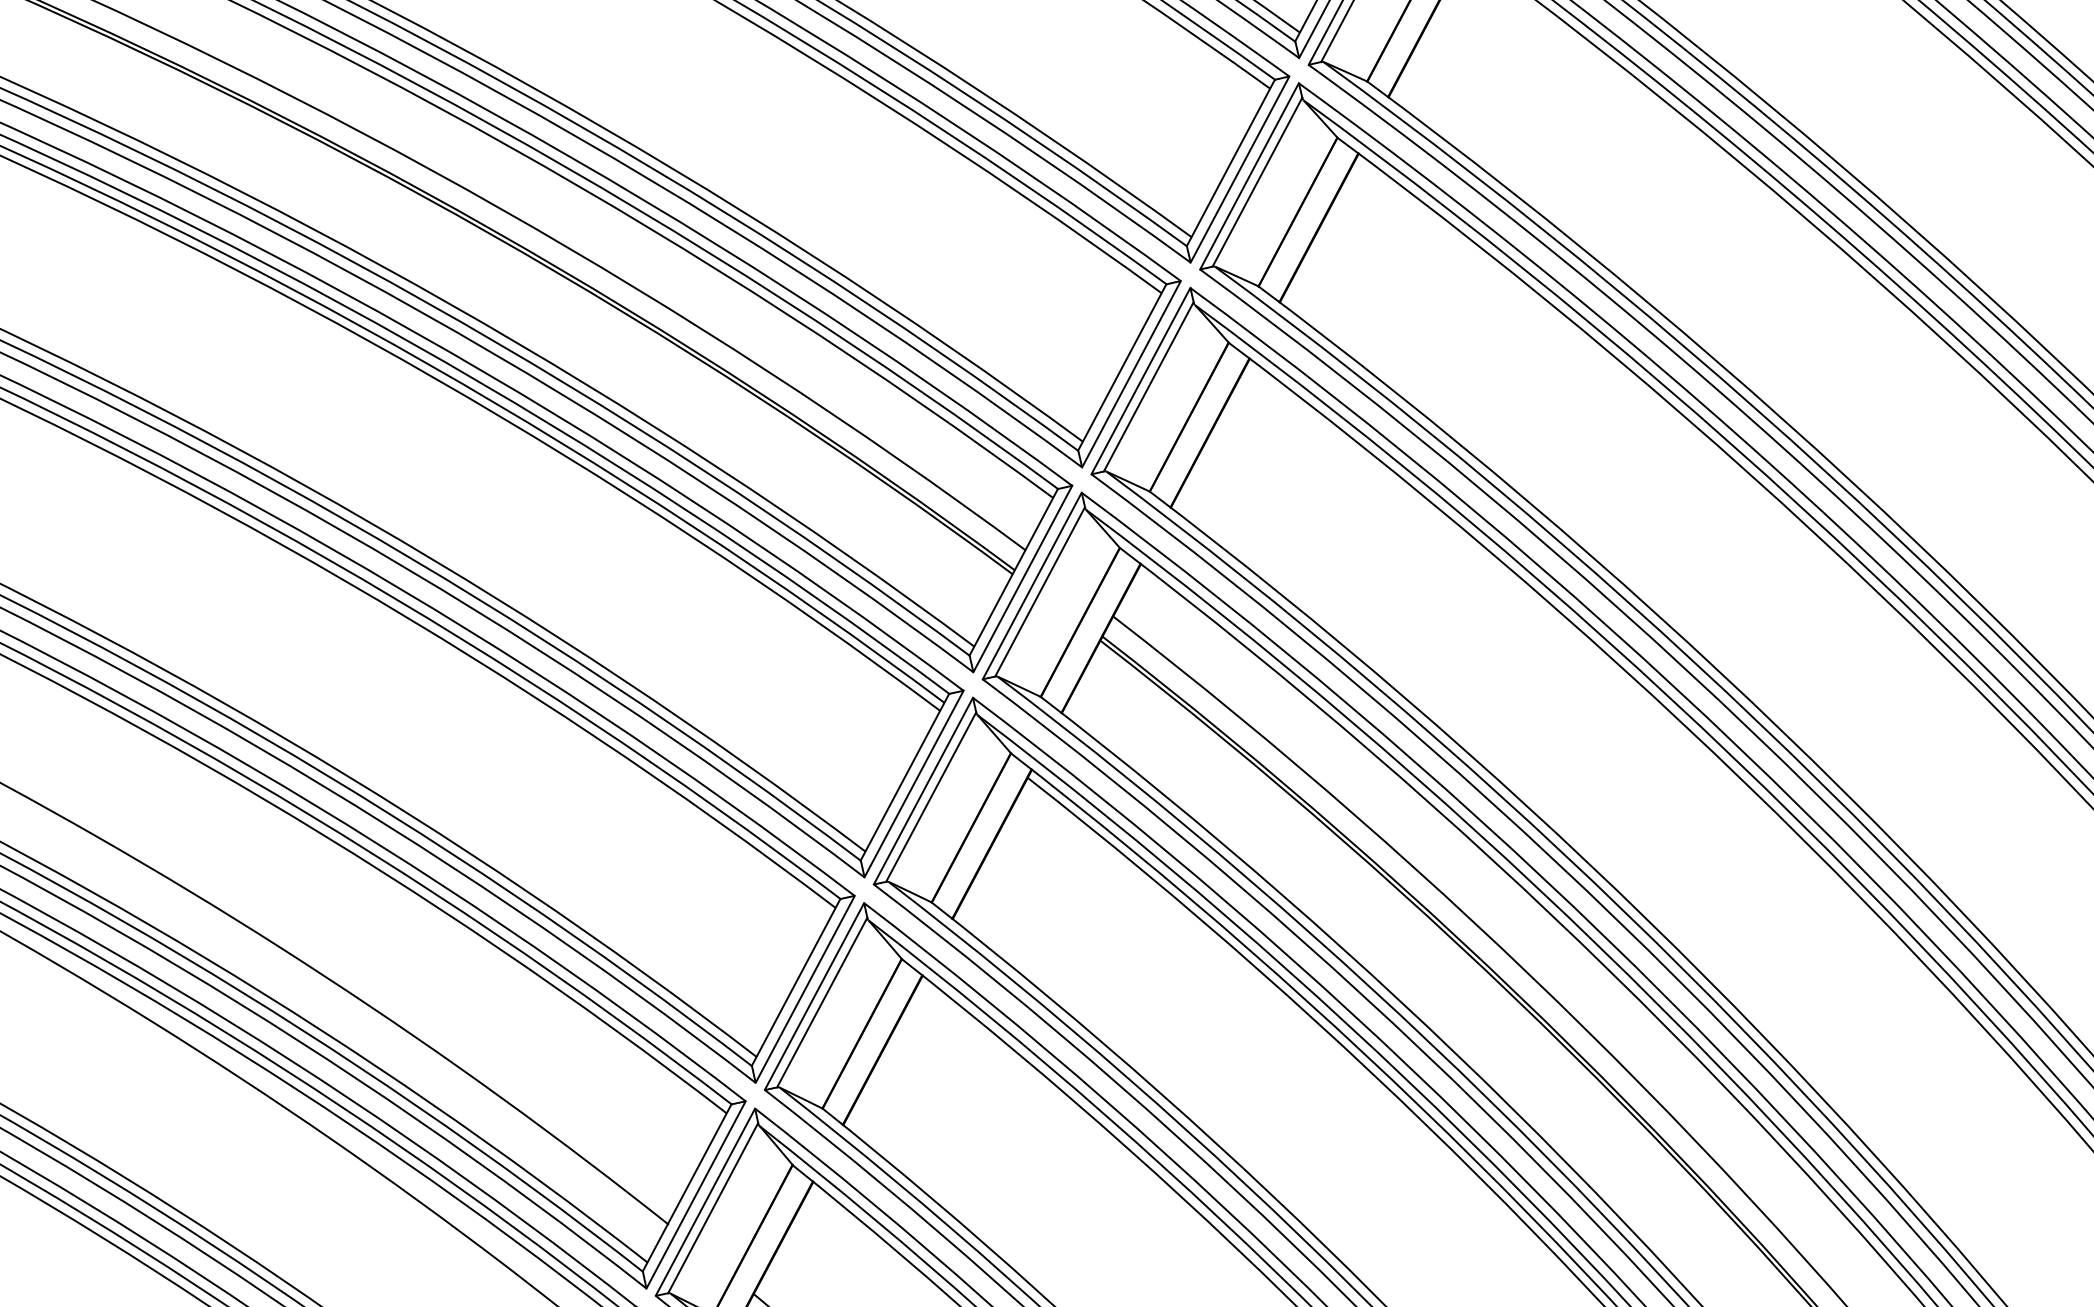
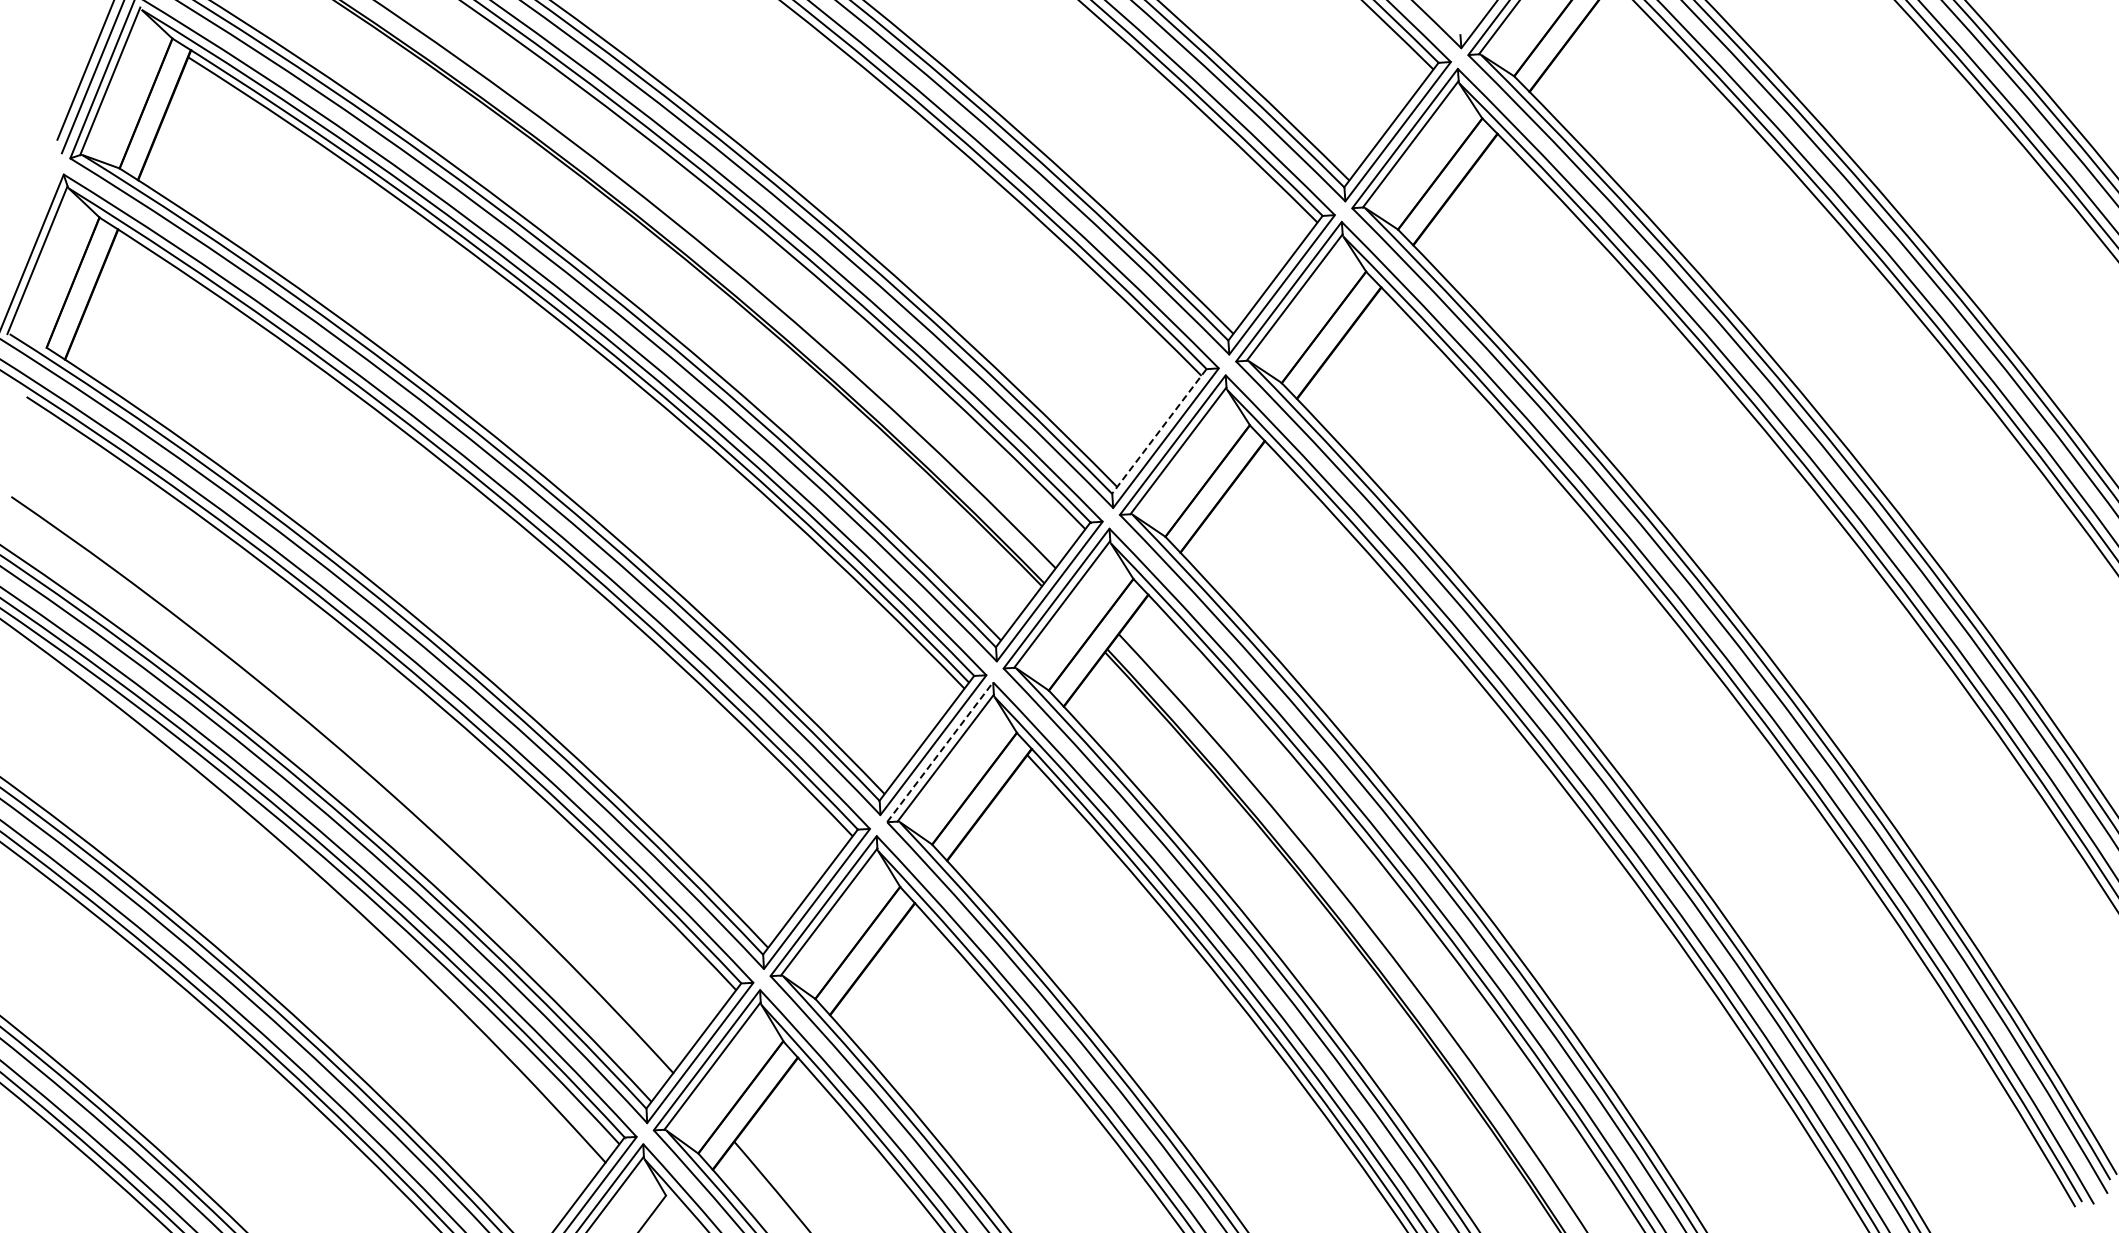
line: (1121, 367) -> (1158, 431), solid -> dashed
line: (923, 791) -> (940, 752), solid -> dashed

